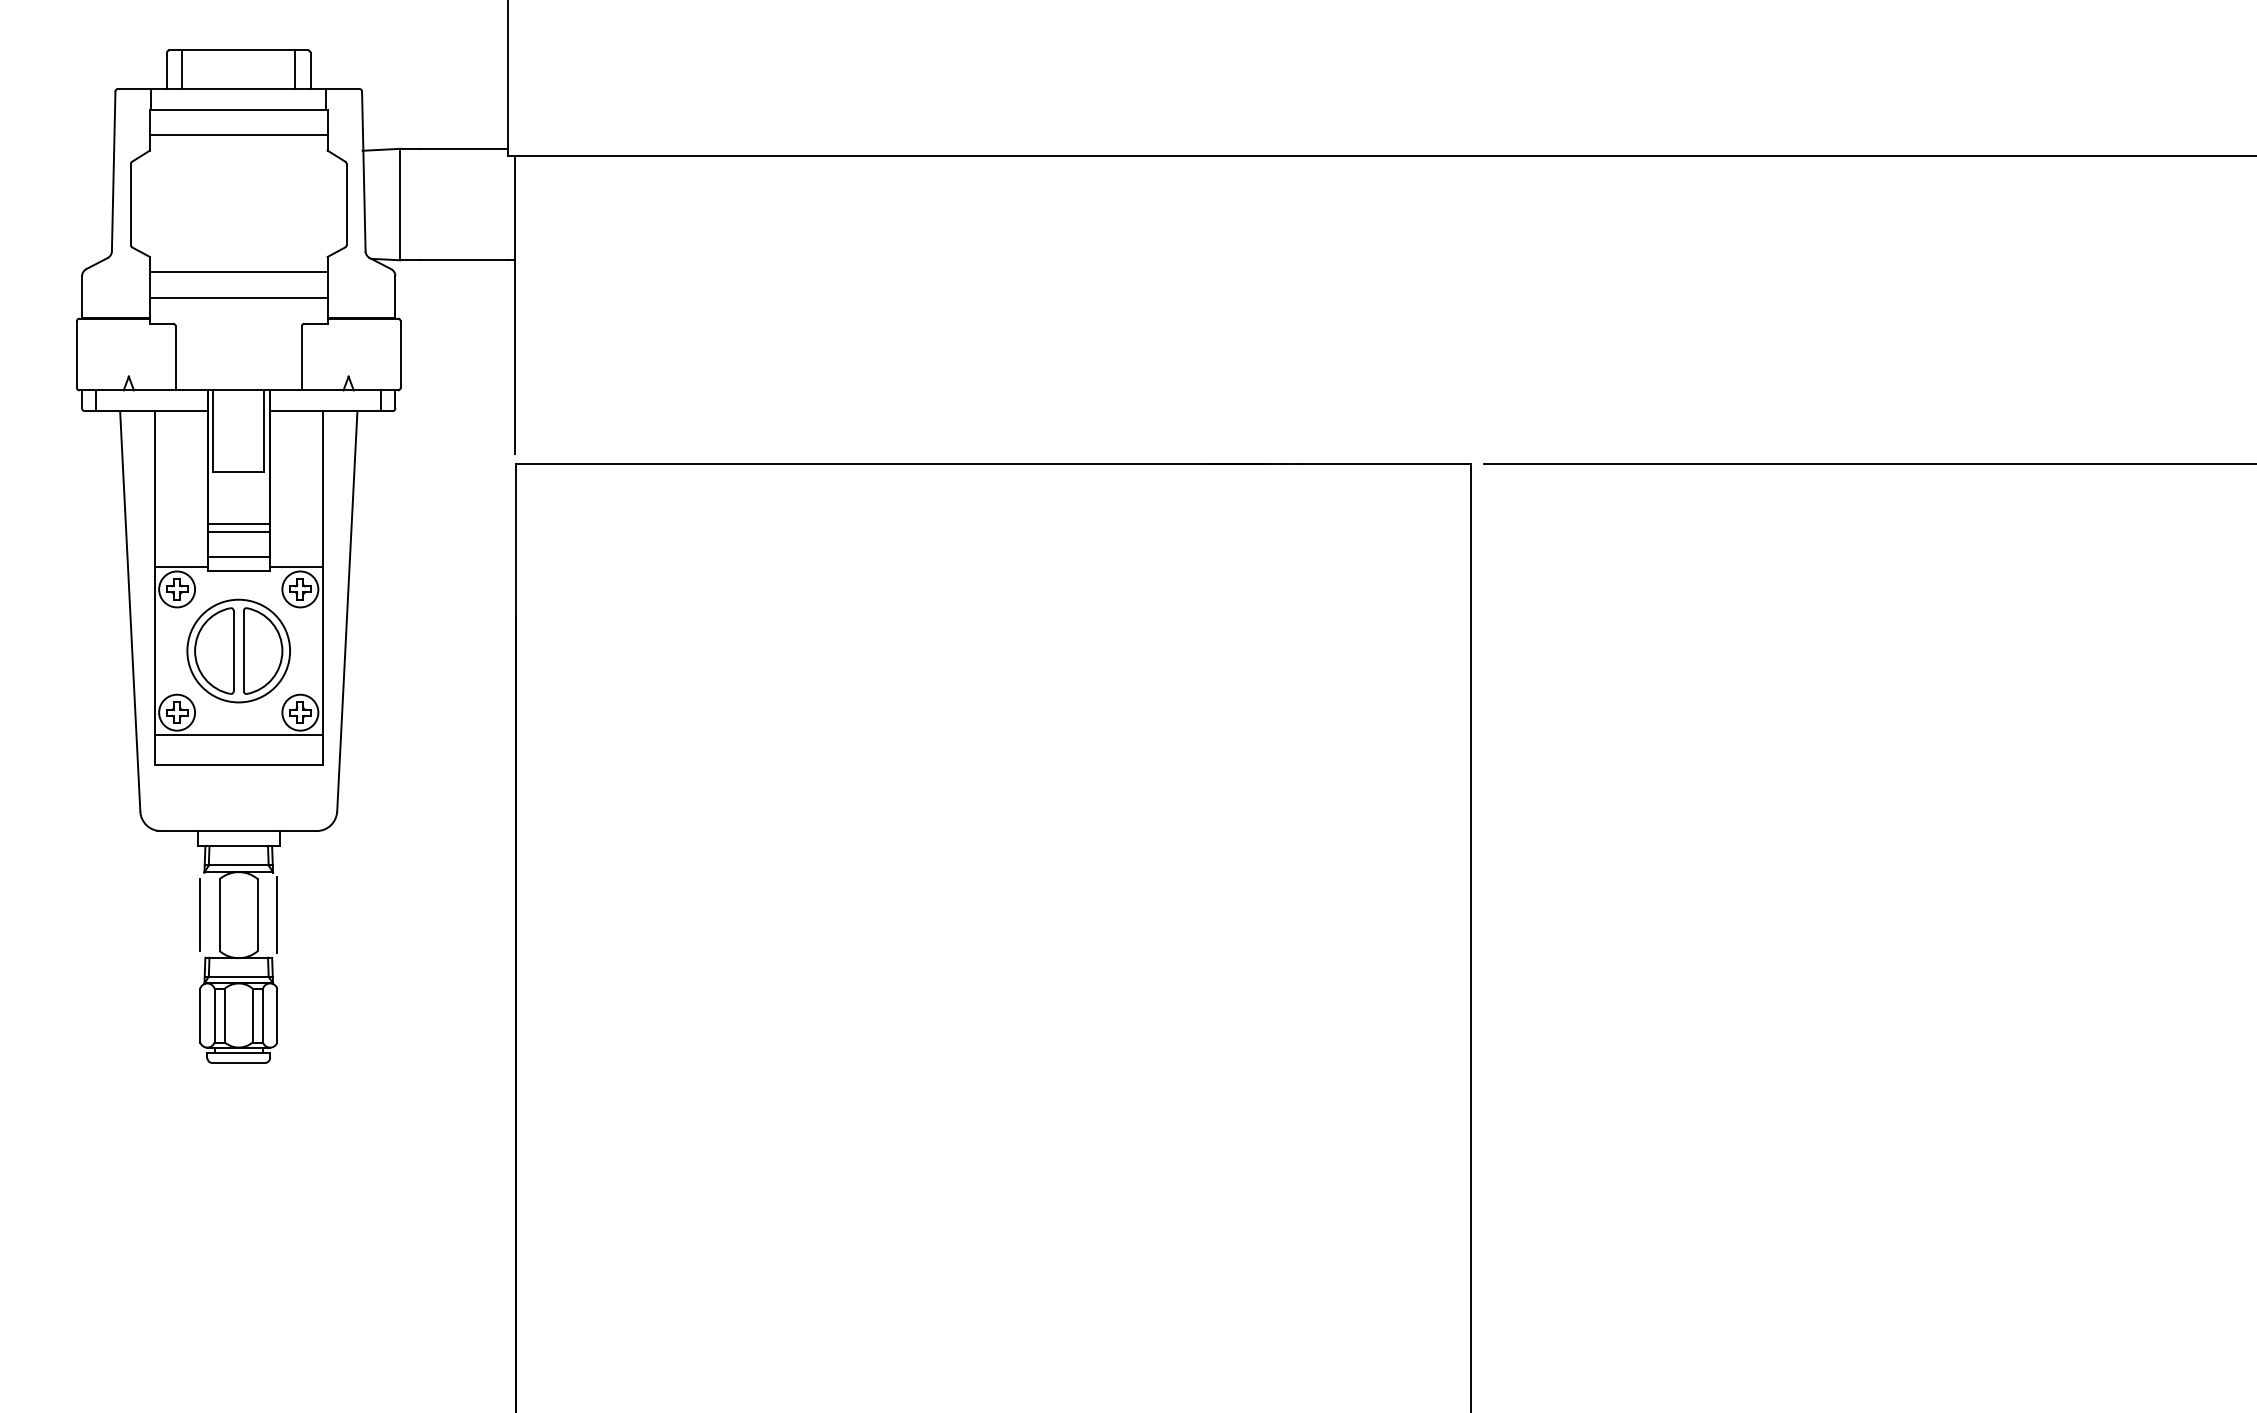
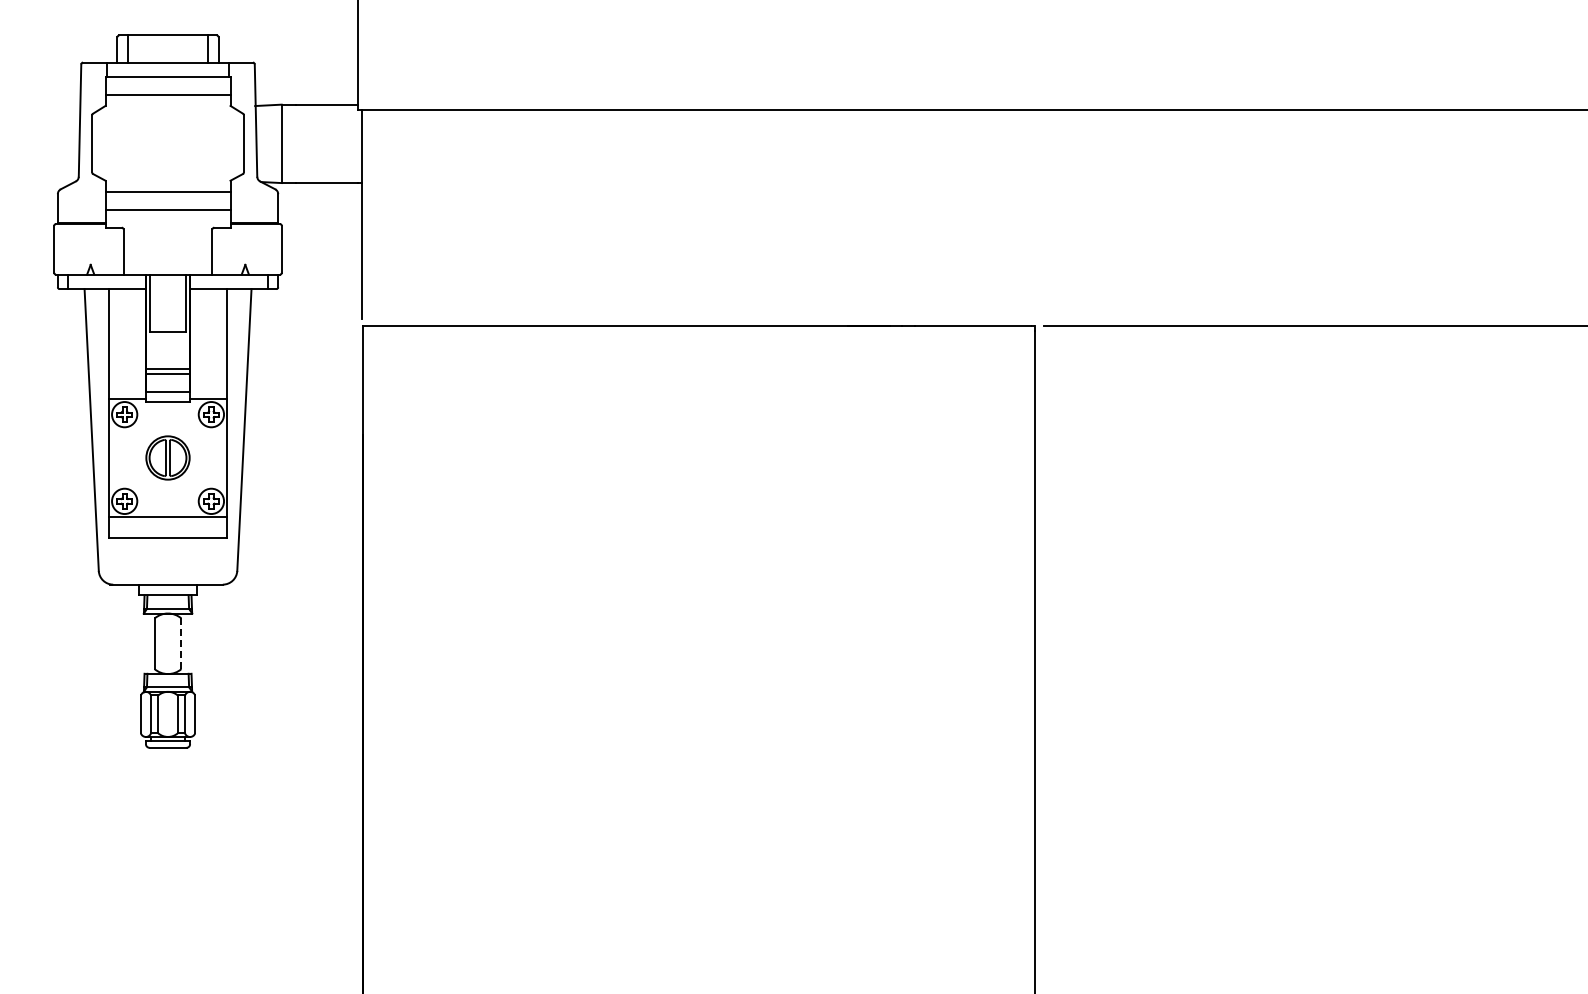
part: (237, 650) -> (167, 457), size x0.6
line: (199, 914) -> (140, 643), removed
line: (257, 914) -> (181, 643), solid -> dashed
line: (277, 914) -> (195, 643), removed

